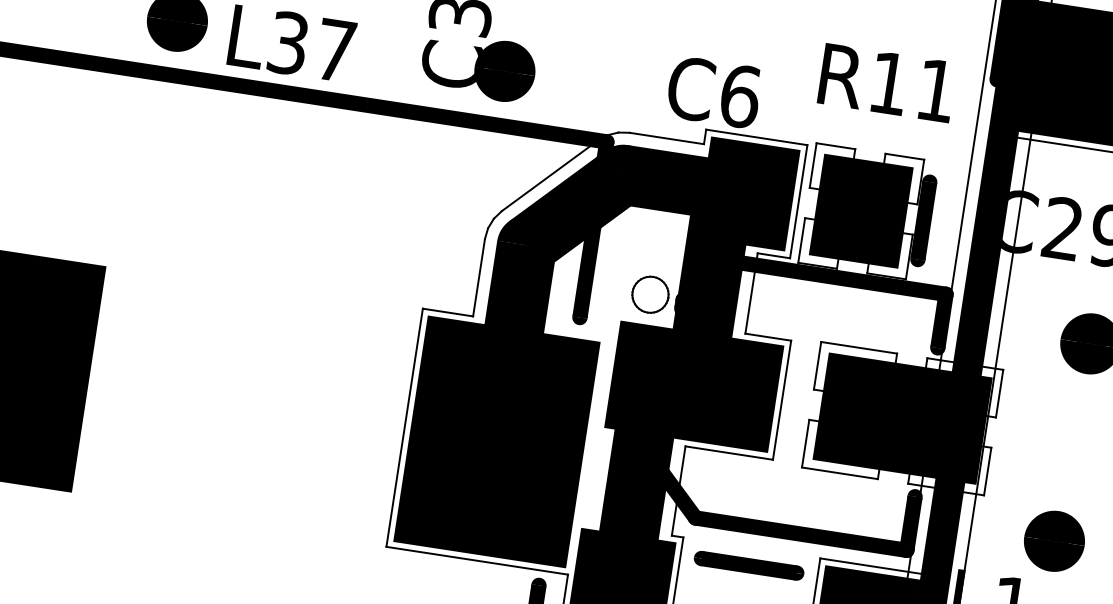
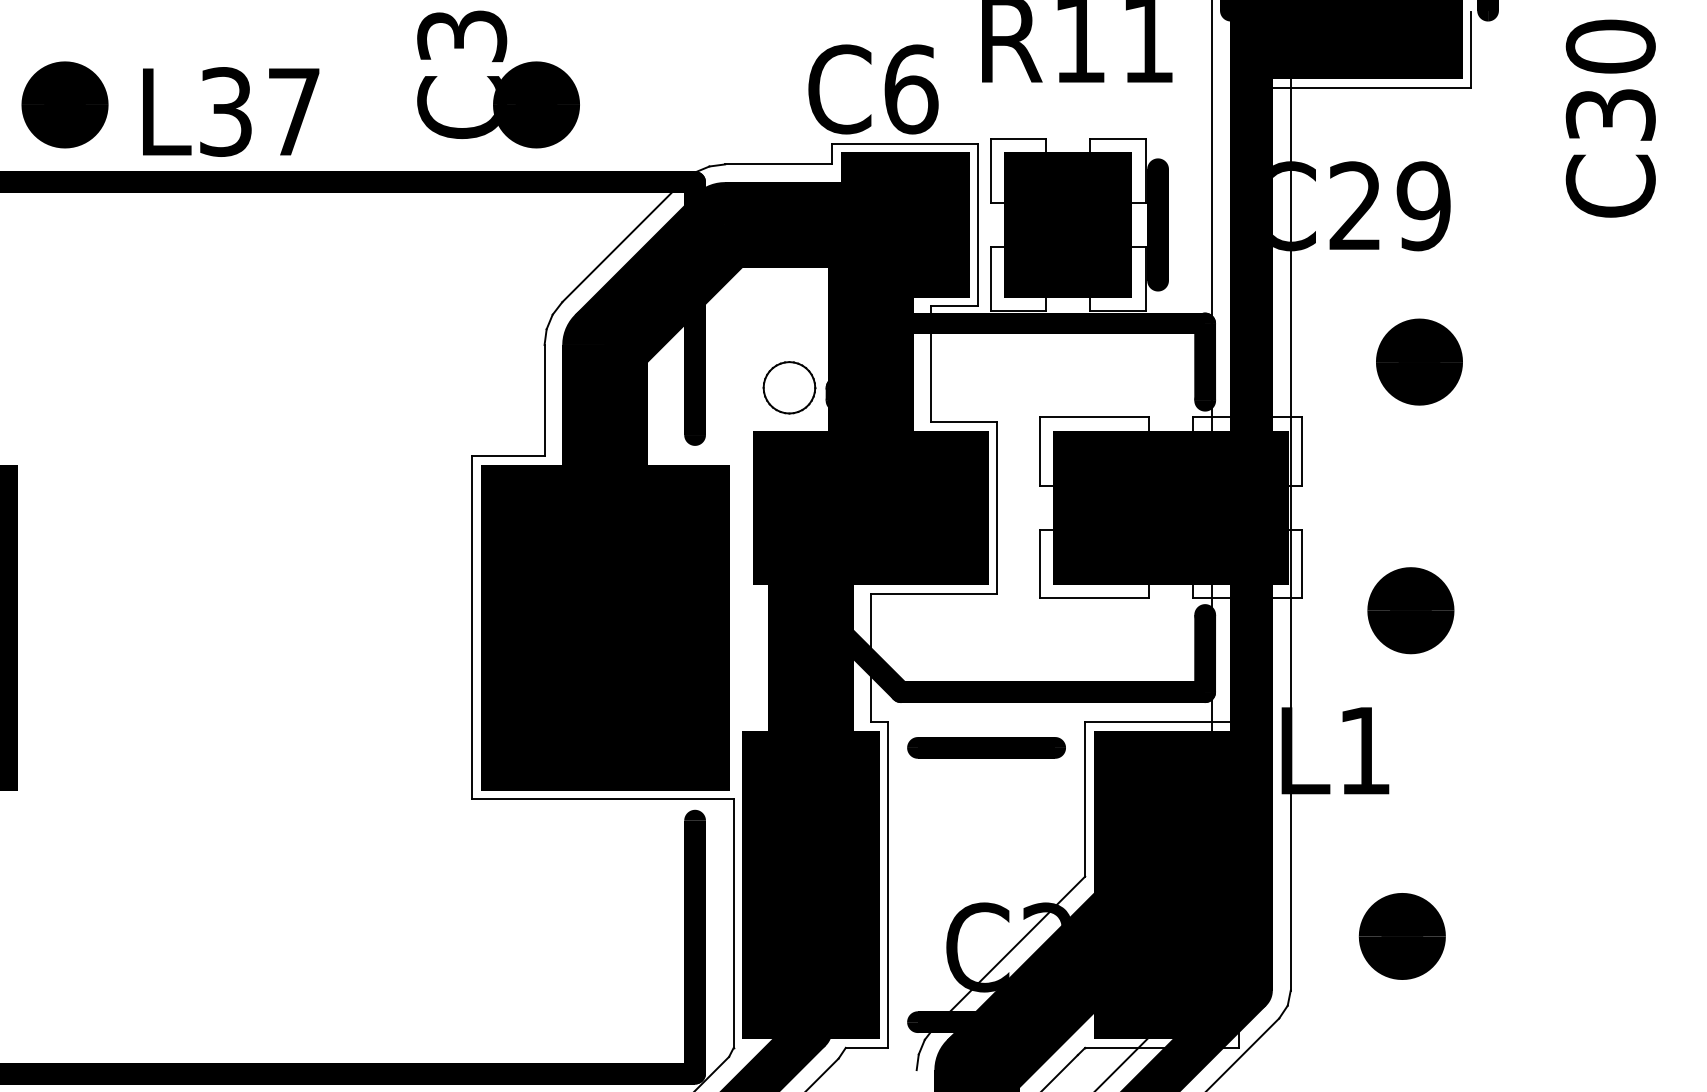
text: (714, 92) -> (873, 89), moved
part: (1054, 541) -> (1410, 610), moved

